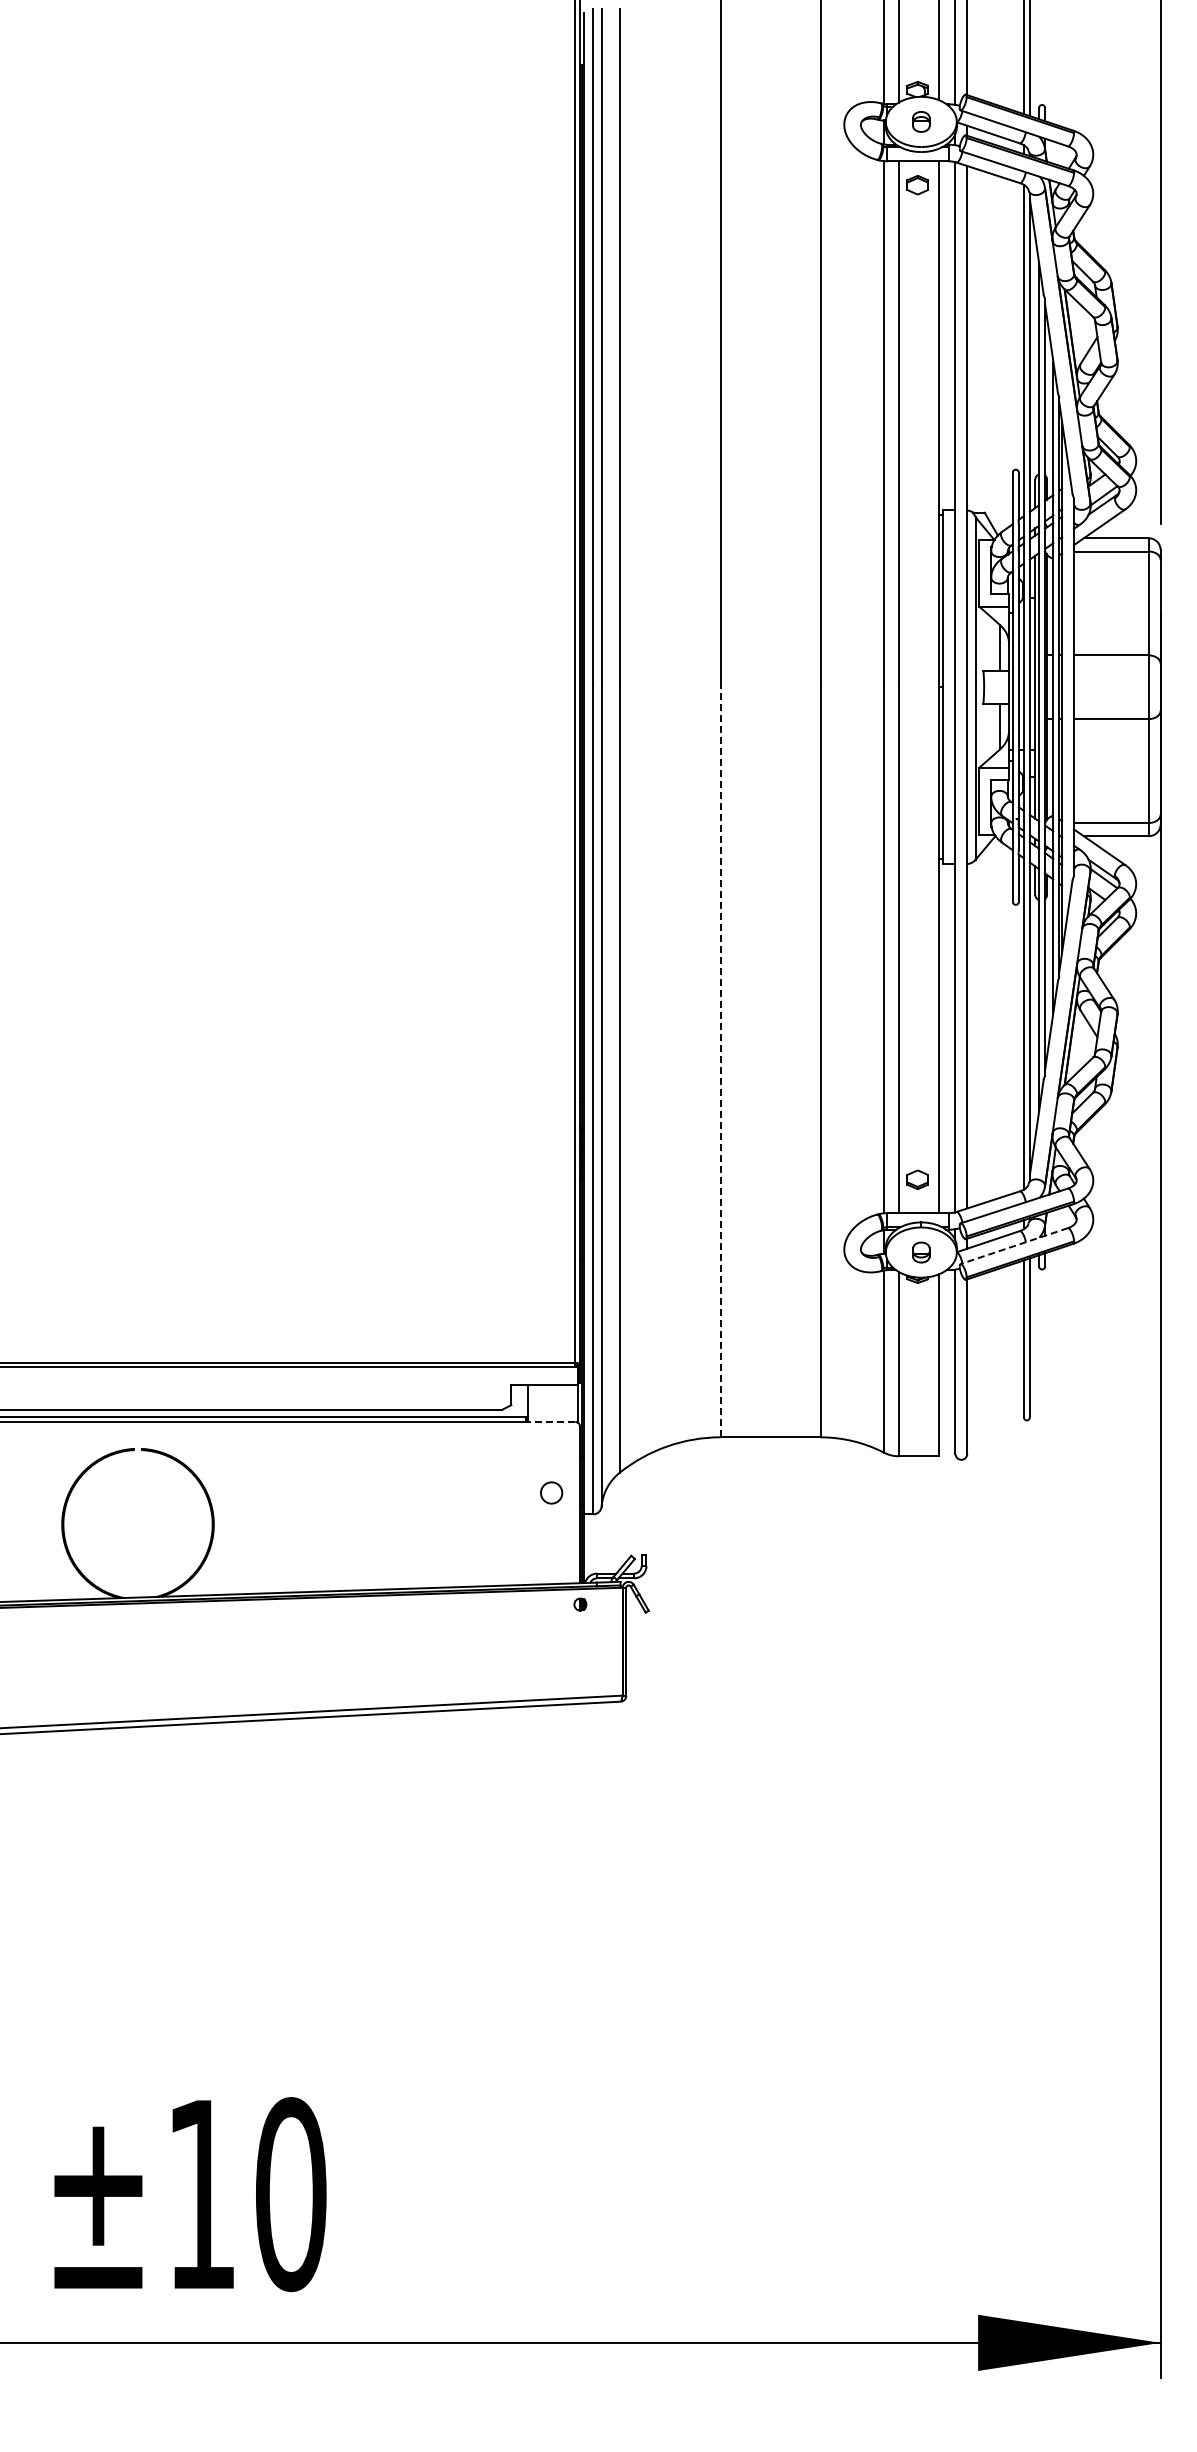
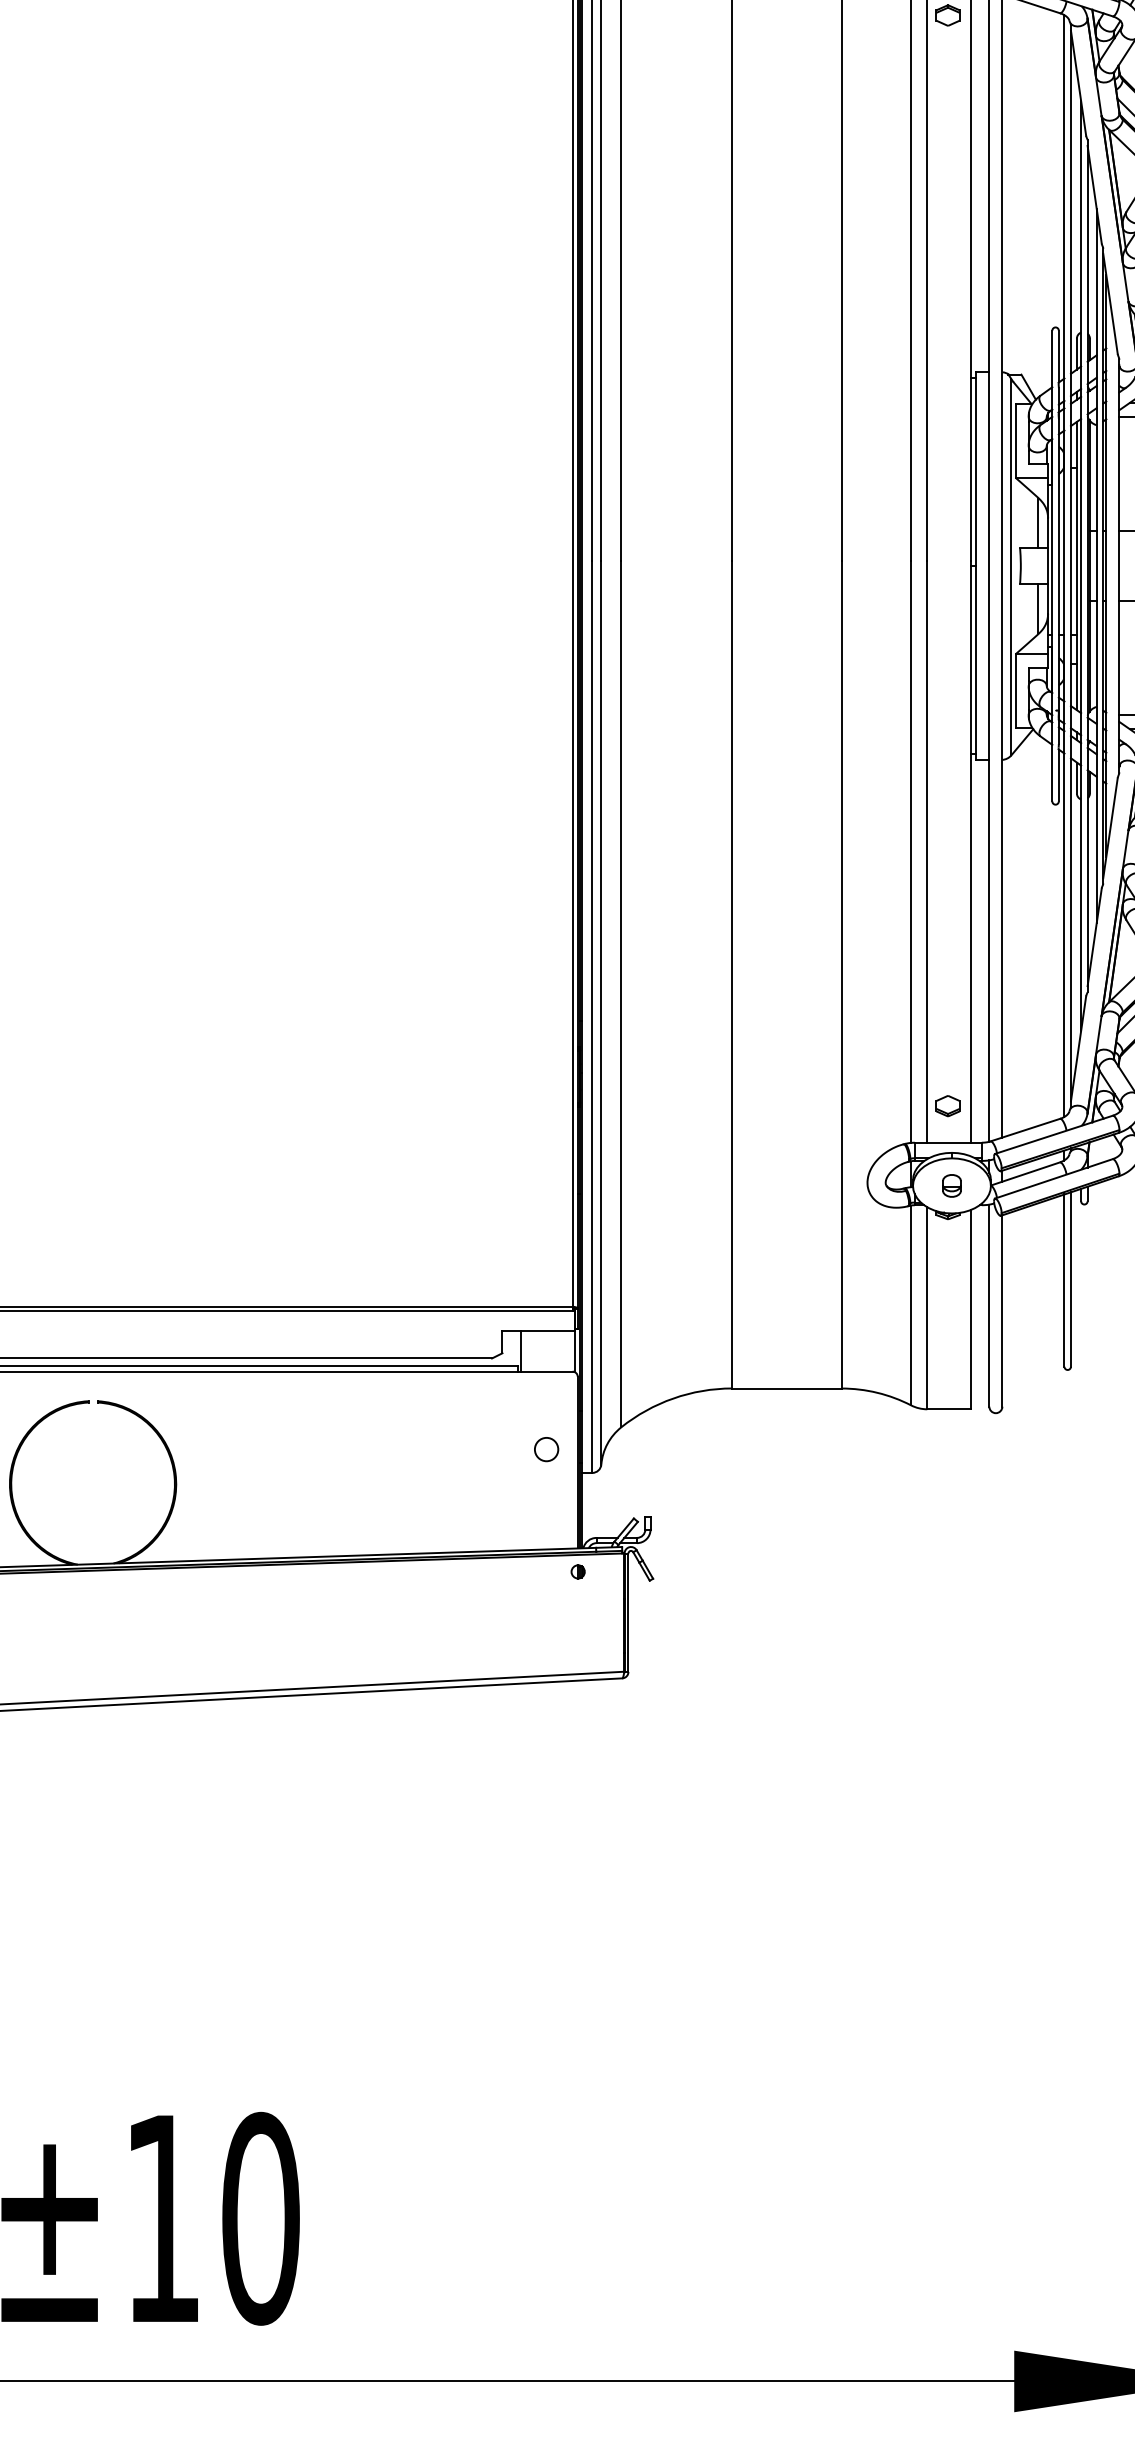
line: (720, 1059) -> (731, 974), dashed -> solid
line: (1014, 1246) -> (1054, 1179), dashed -> solid
line: (550, 1421) -> (545, 1371), dashed -> solid

